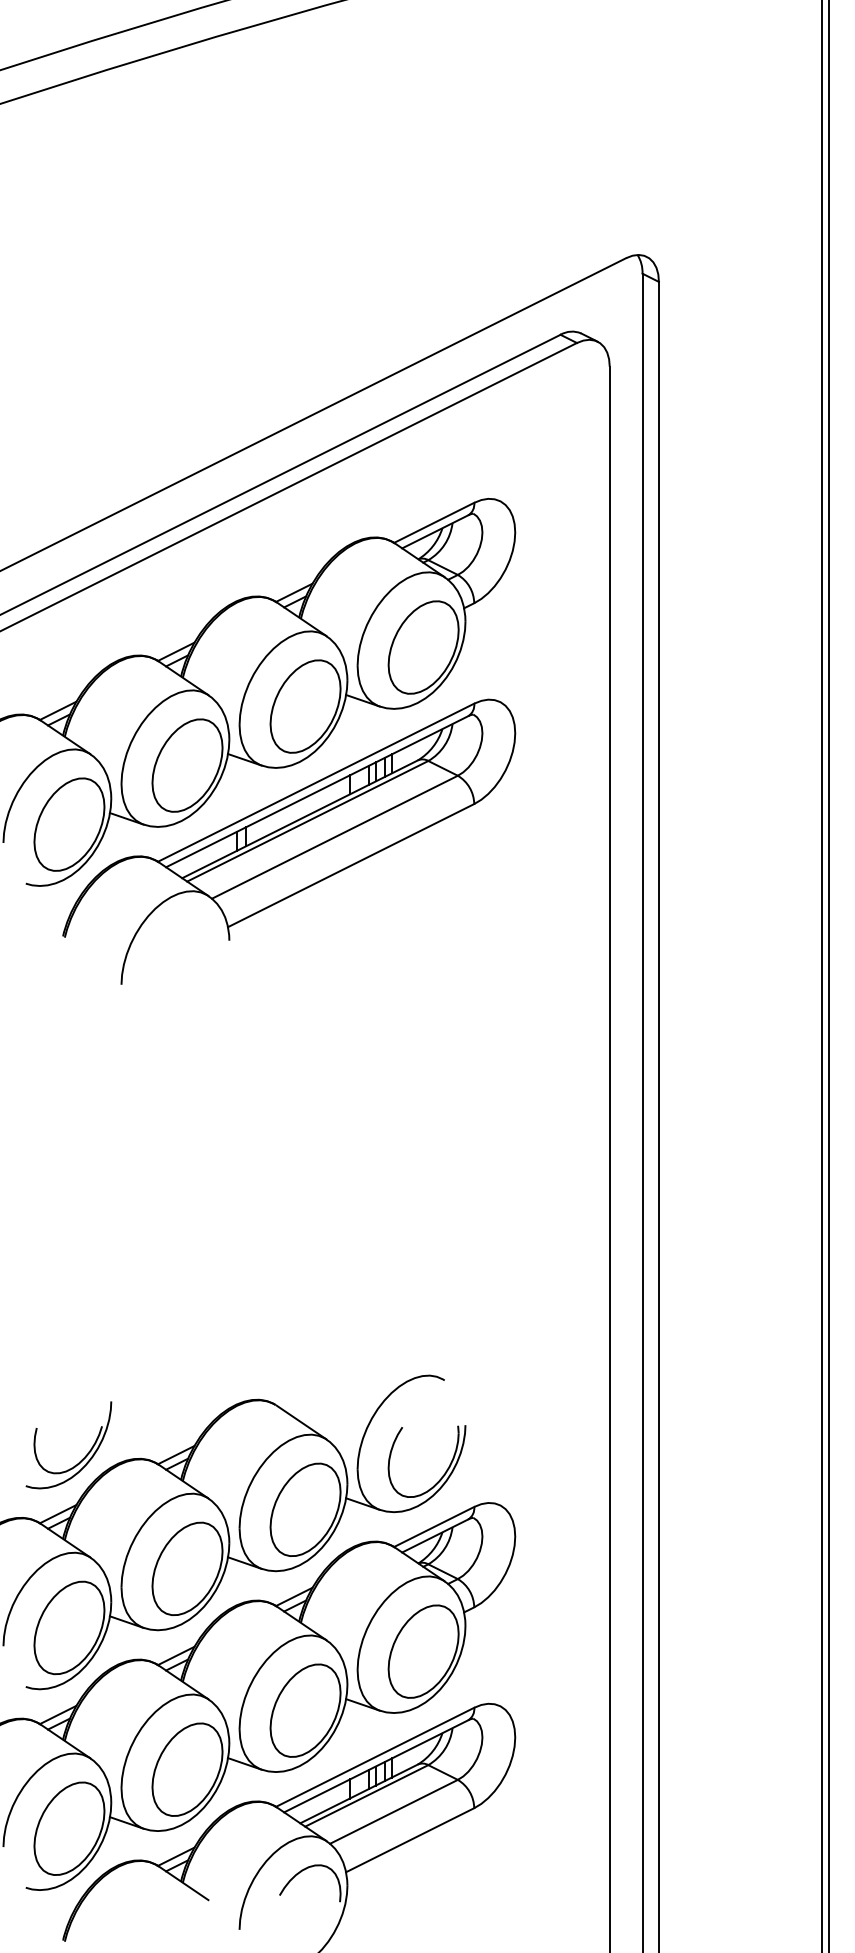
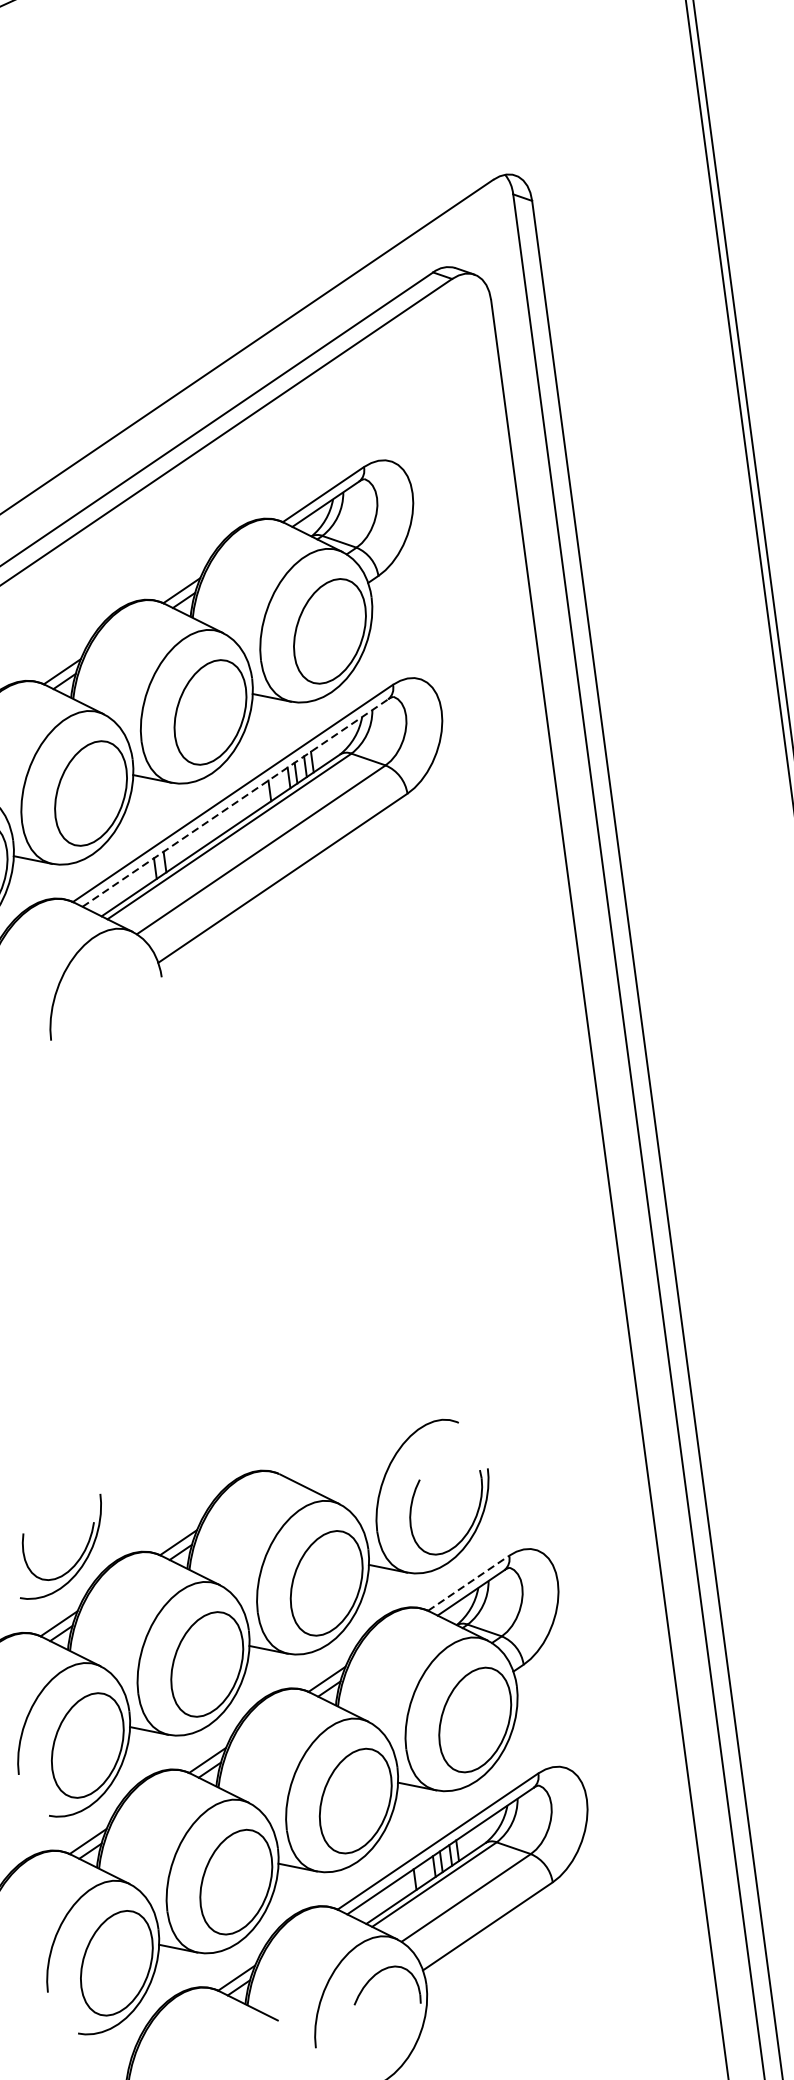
line: (317, 791) -> (235, 802), solid -> dashed
line: (434, 1526) -> (468, 1582), solid -> dashed

